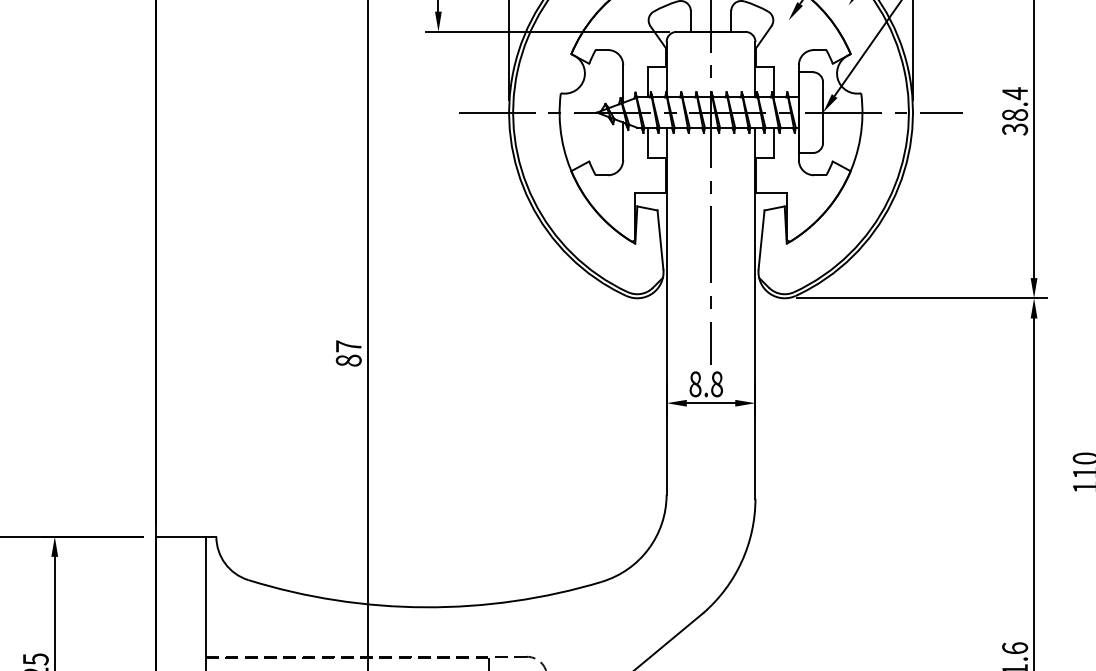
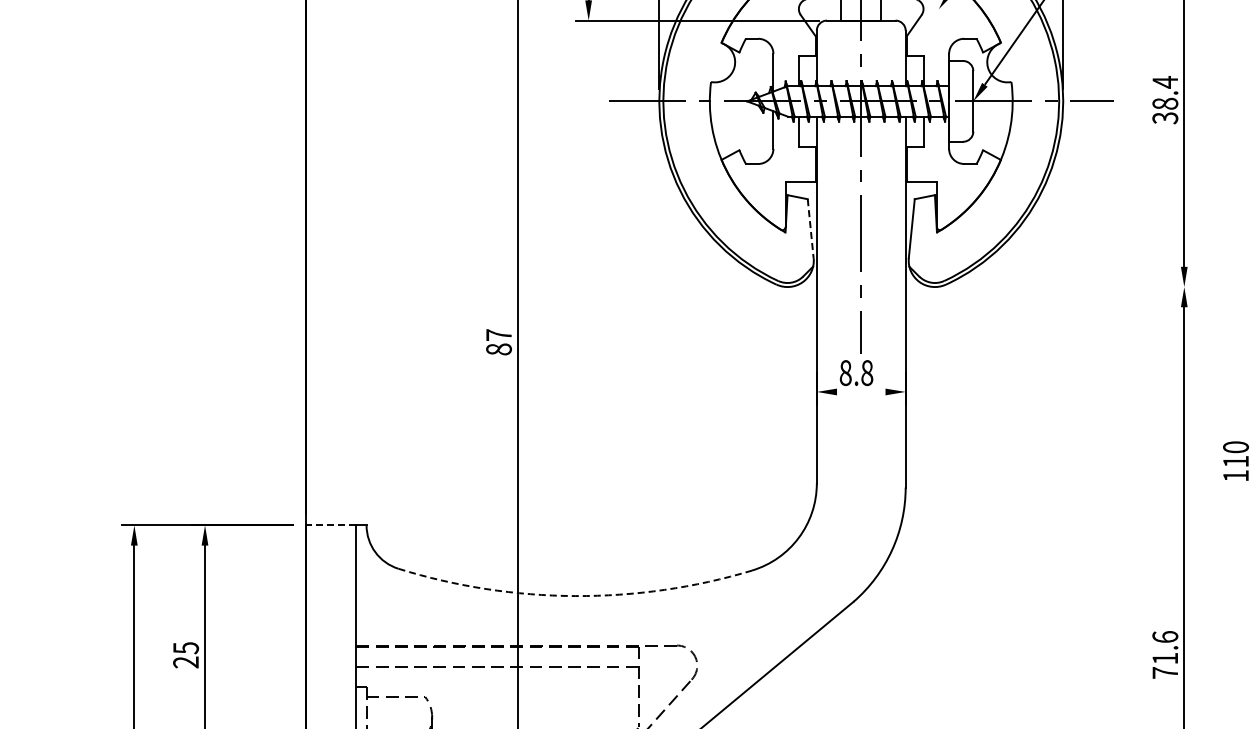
line: (660, 239) -> (810, 228), solid -> dashed
line: (921, 298) -> (1071, 287), removed
line: (711, 402) -> (861, 391), removed
line: (180, 536) -> (330, 525), solid -> dashed
arc: (425, 607) -> (575, 596), solid -> dashed

